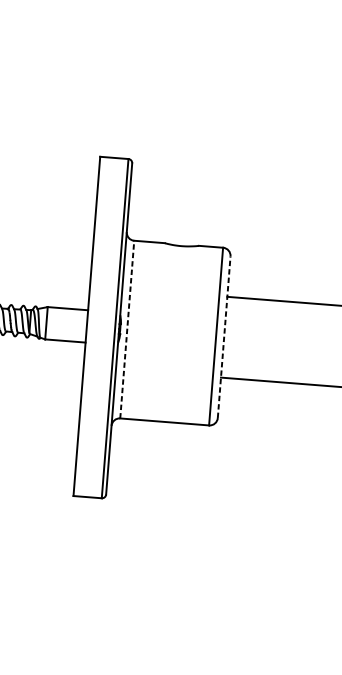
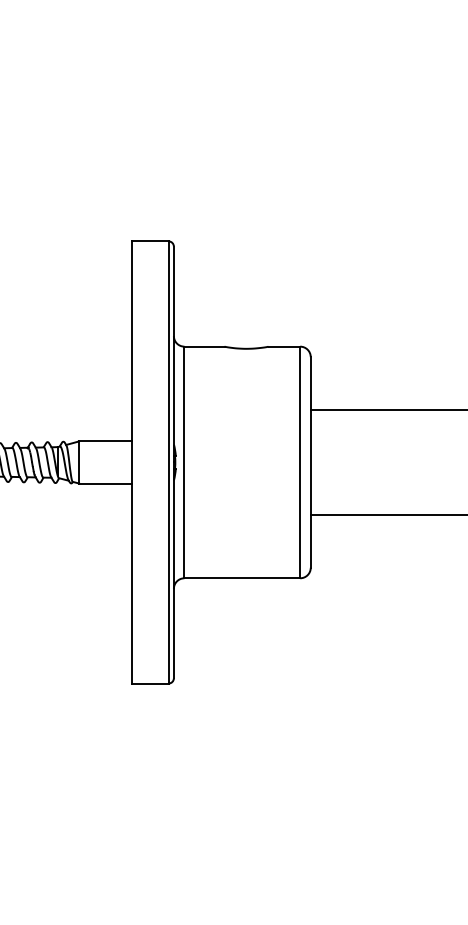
line: (127, 329) -> (184, 462), dashed -> solid
line: (224, 336) -> (310, 461), dashed -> solid

